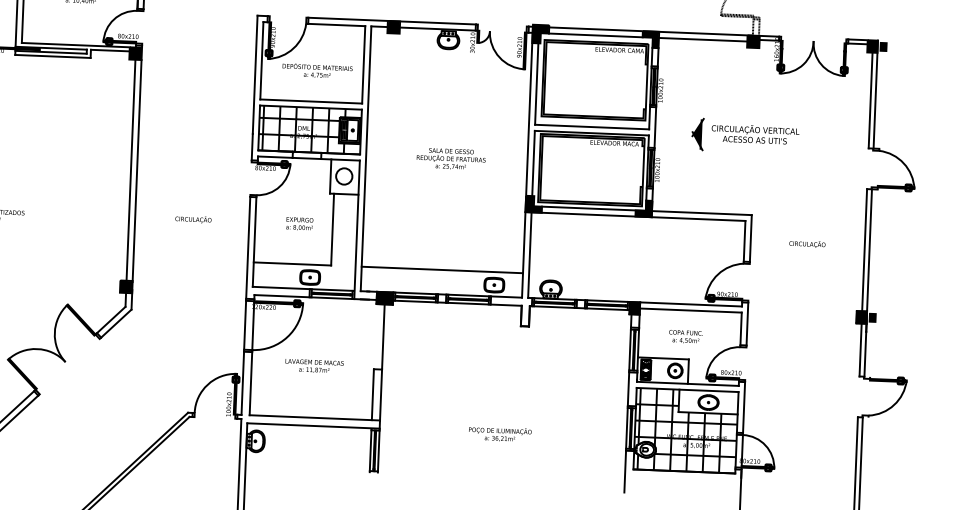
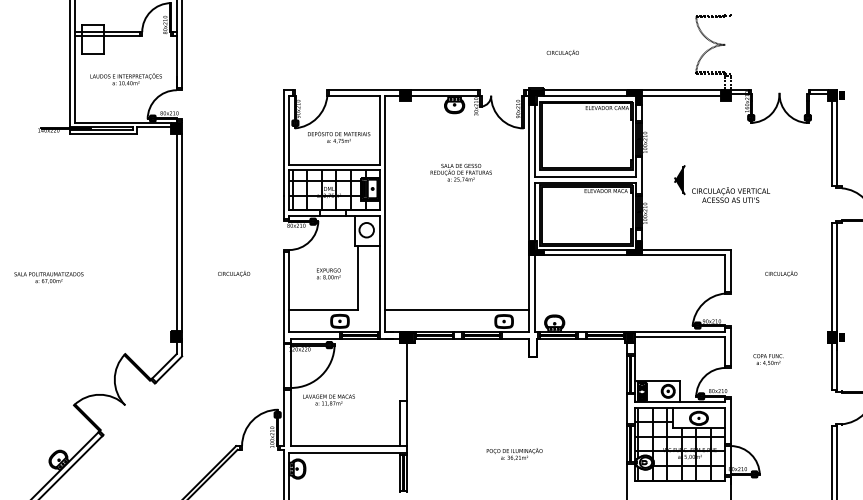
text: (755, 133) -> (731, 194), moved
text: (450, 158) -> (460, 172), moved
text: (685, 336) -> (768, 359), moved
text: (313, 365) -> (328, 399), moved

